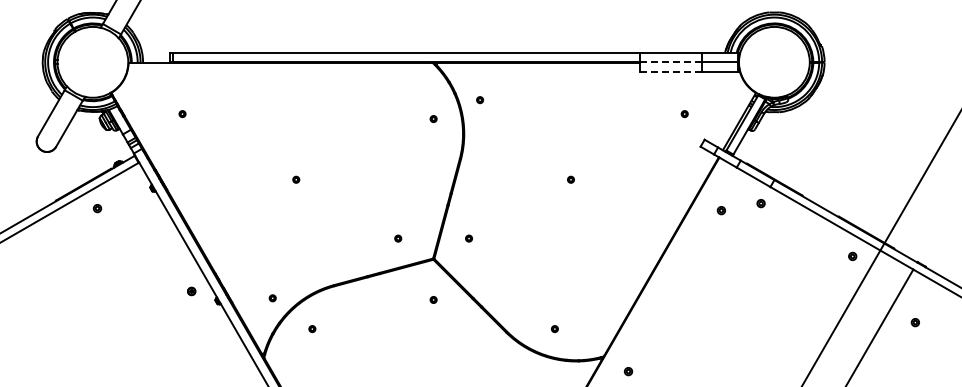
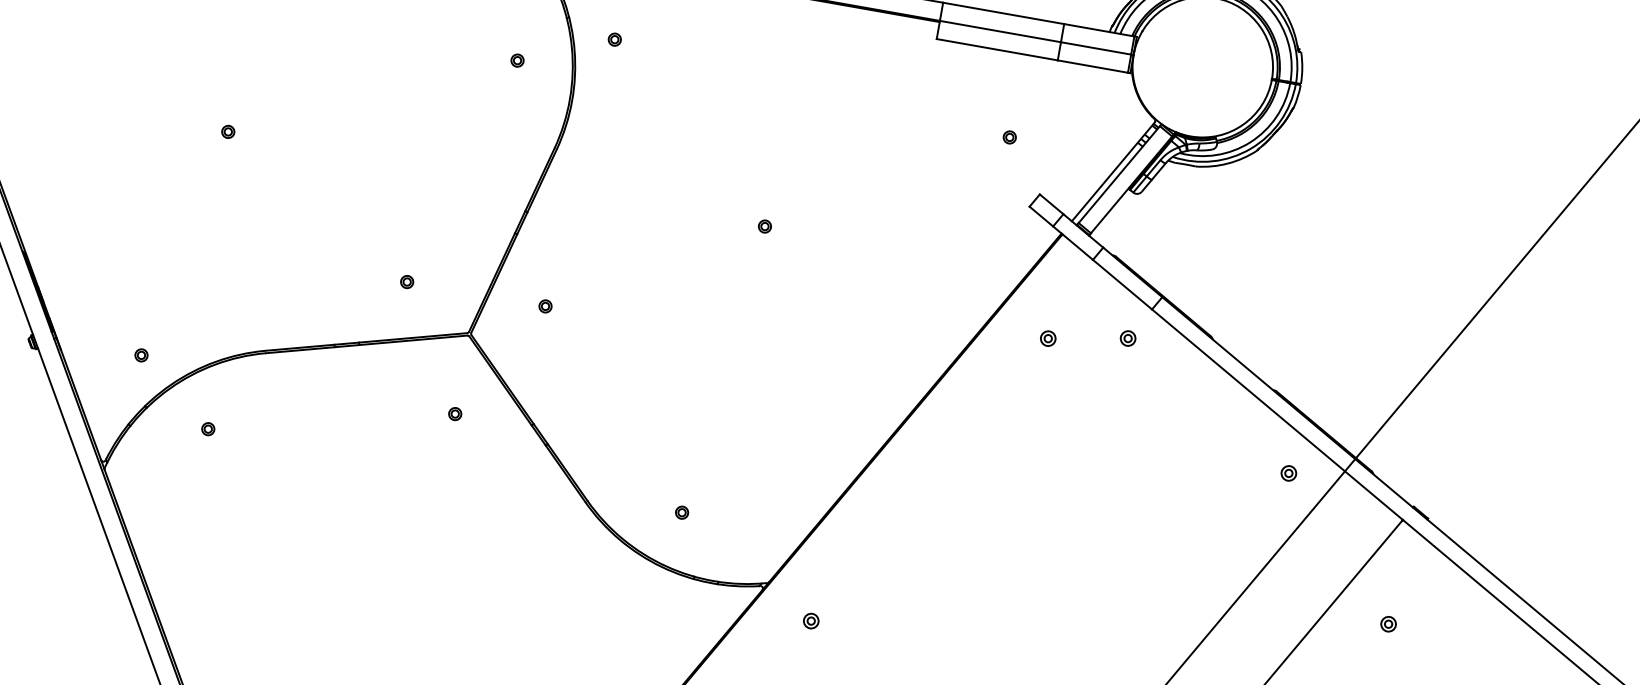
line: (670, 62) -> (999, 31), dashed -> solid
line: (670, 71) -> (996, 49), dashed -> solid

